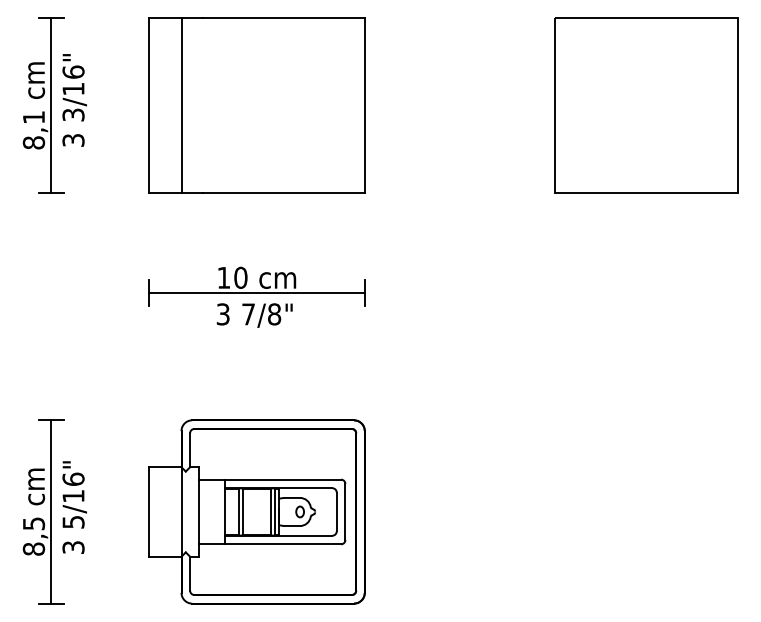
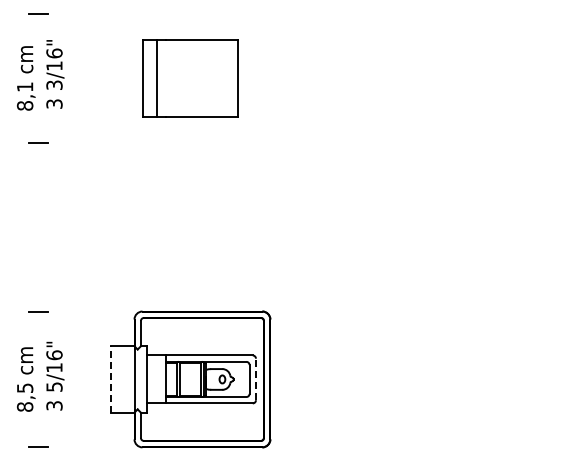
line: (51, 105) -> (38, 78), removed
part: (257, 105) -> (190, 78), size x0.6
part: (645, 105) -> (478, 78), removed
part: (257, 296) -> (190, 219), removed
line: (149, 510) -> (110, 378), solid -> dashed
line: (51, 512) -> (38, 379), removed
line: (344, 512) -> (255, 379), solid -> dashed

